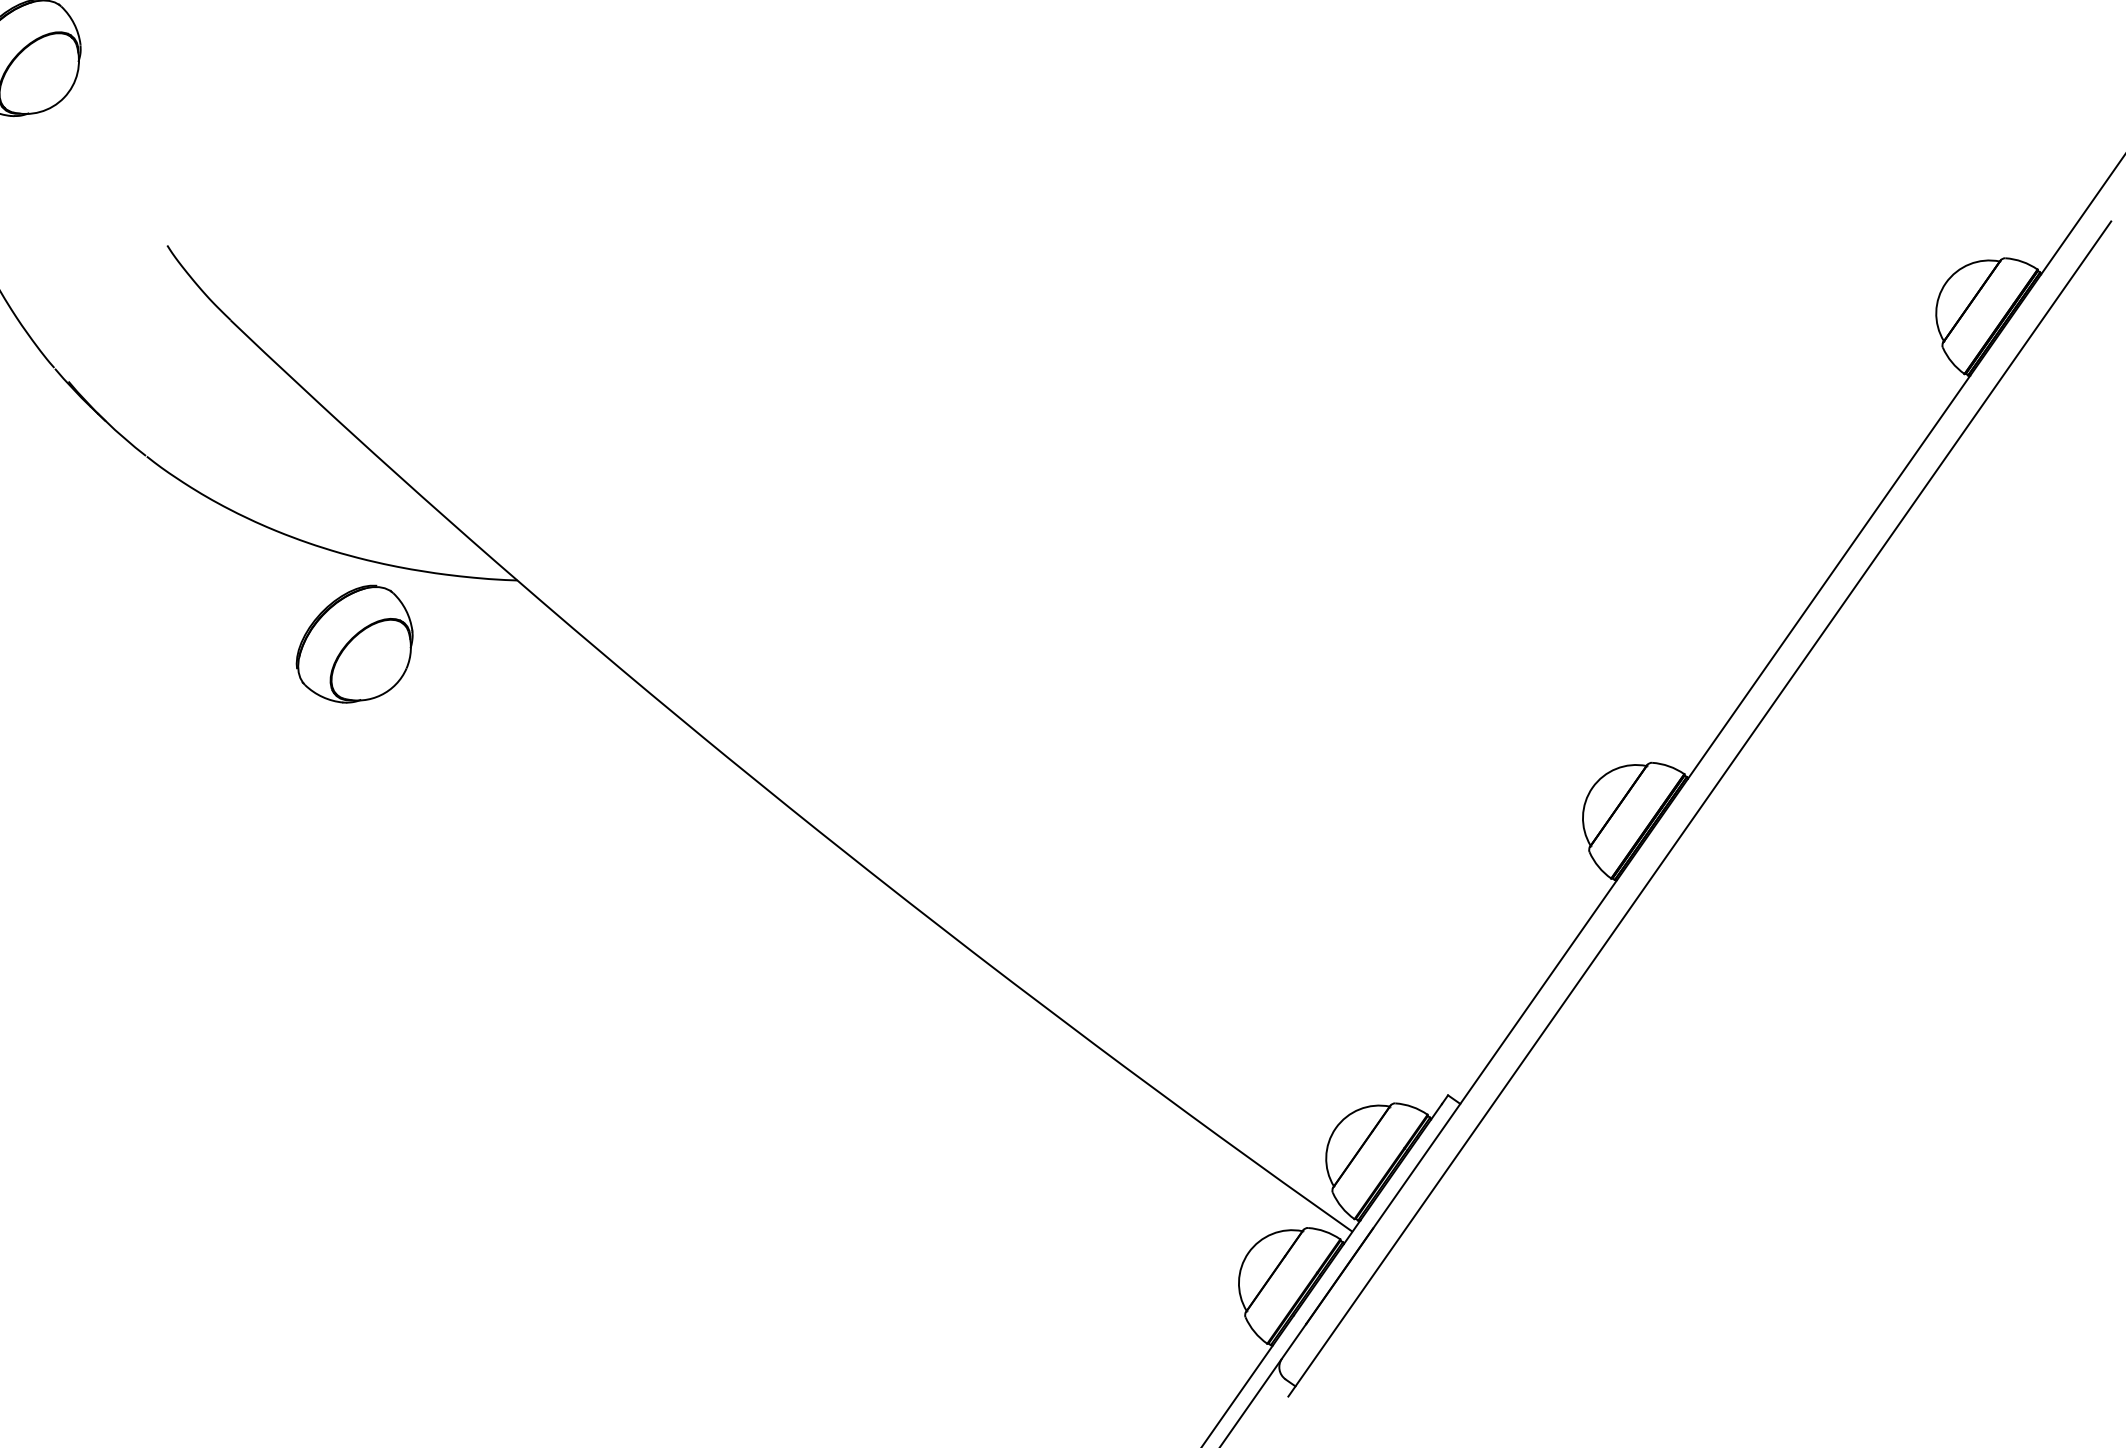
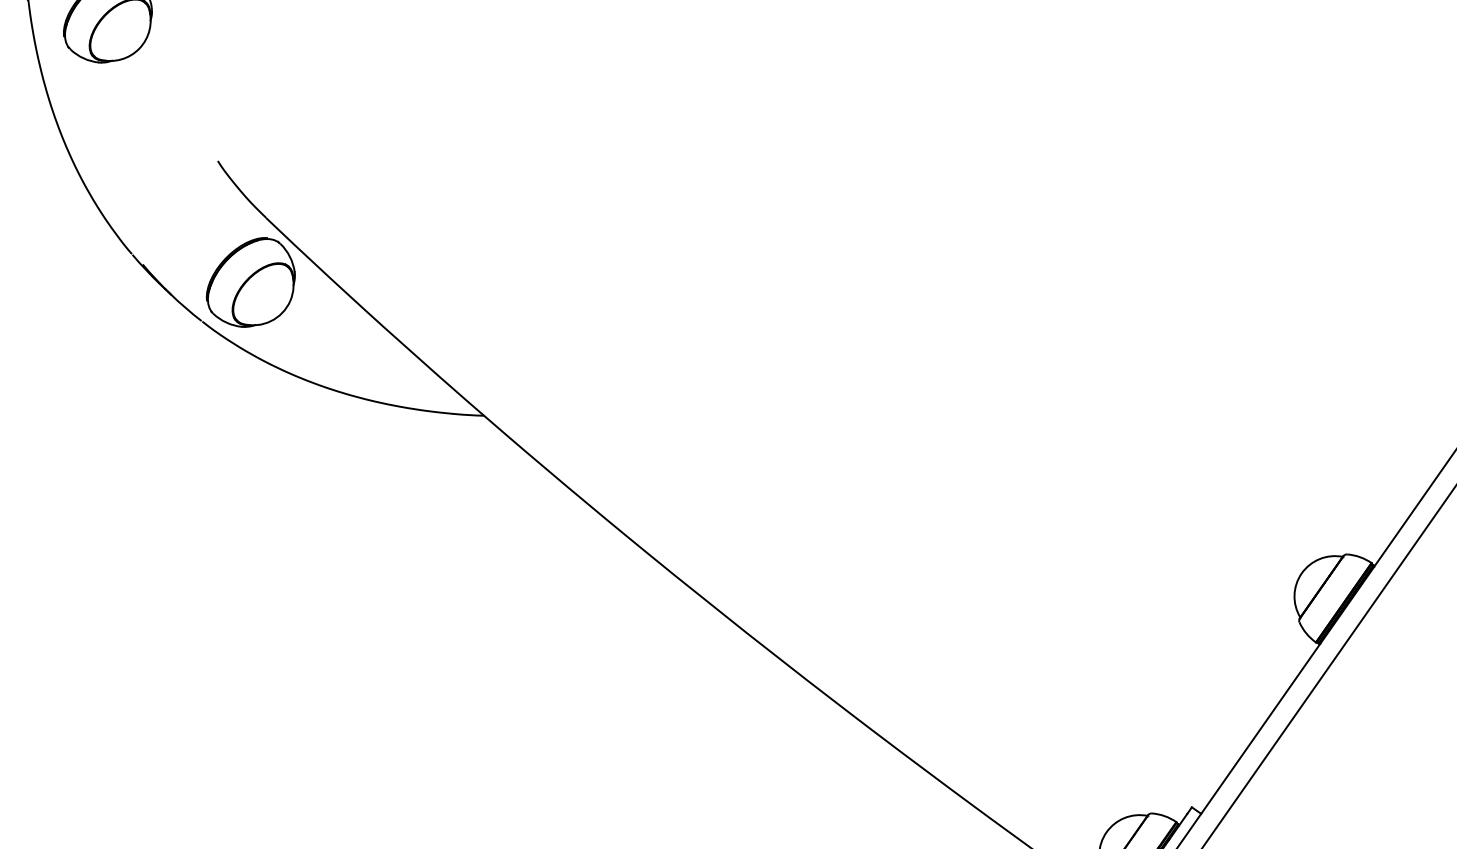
part: (354, 643) -> (250, 281), moved

